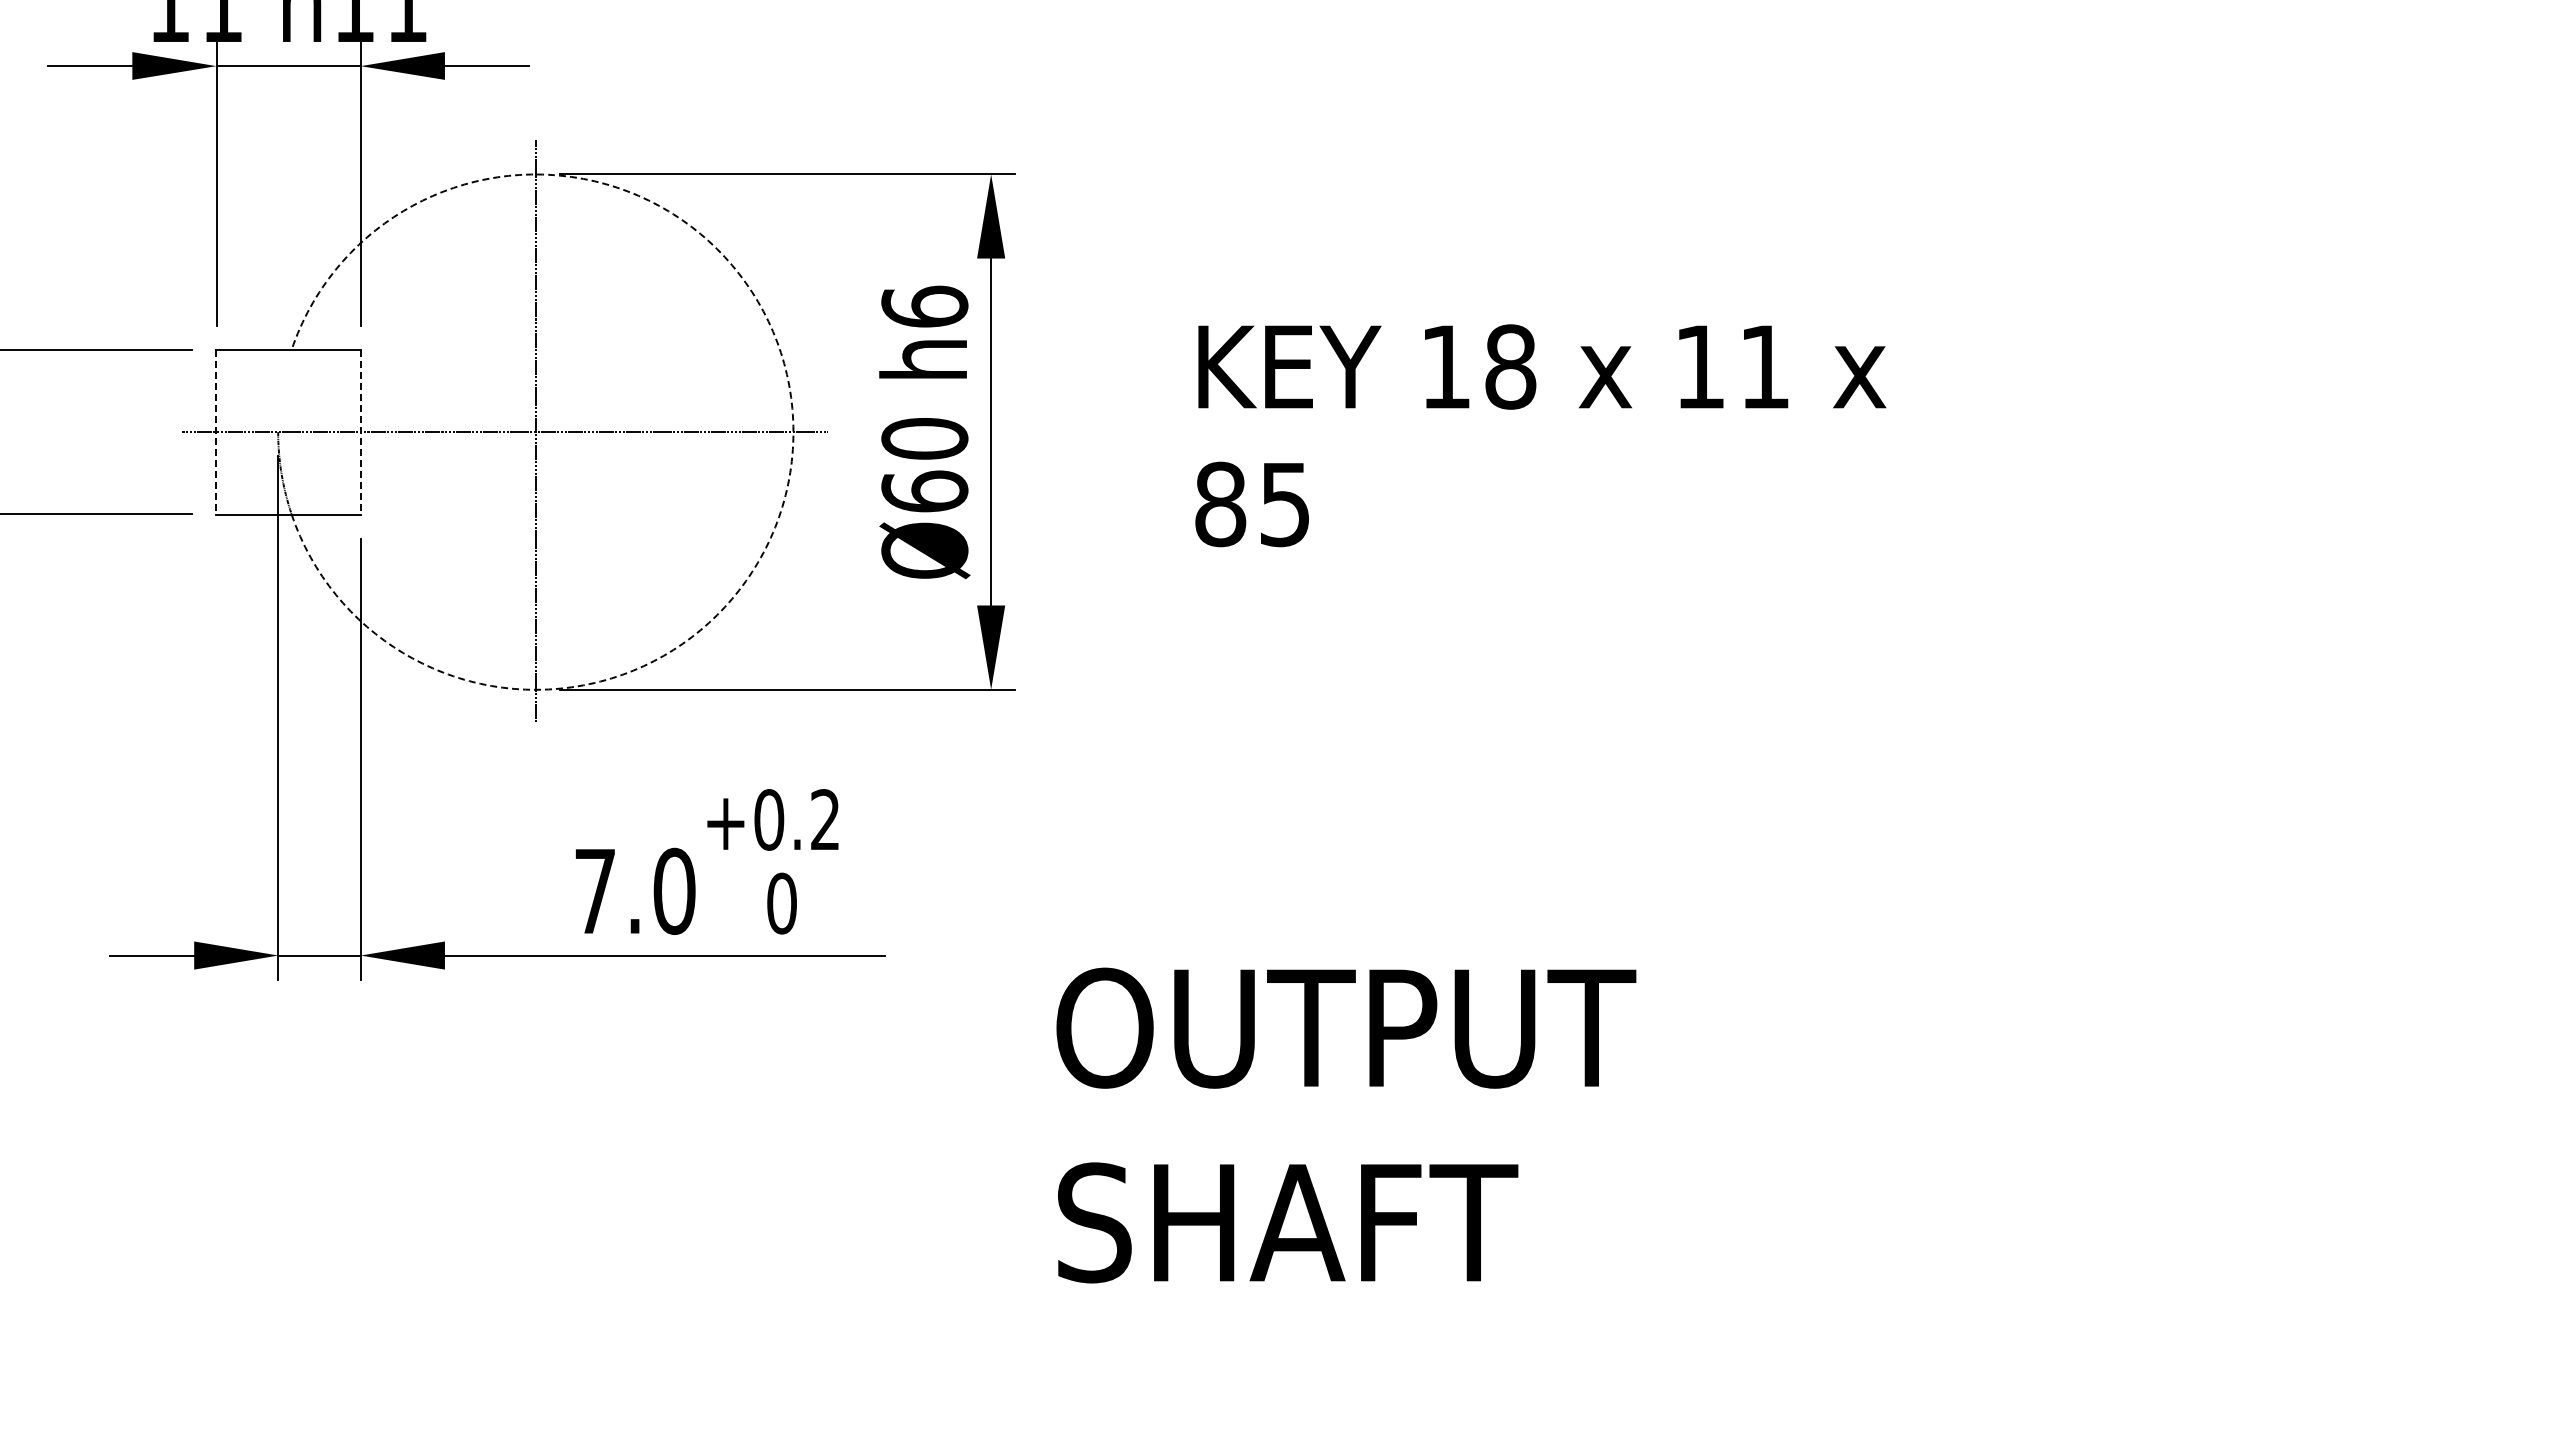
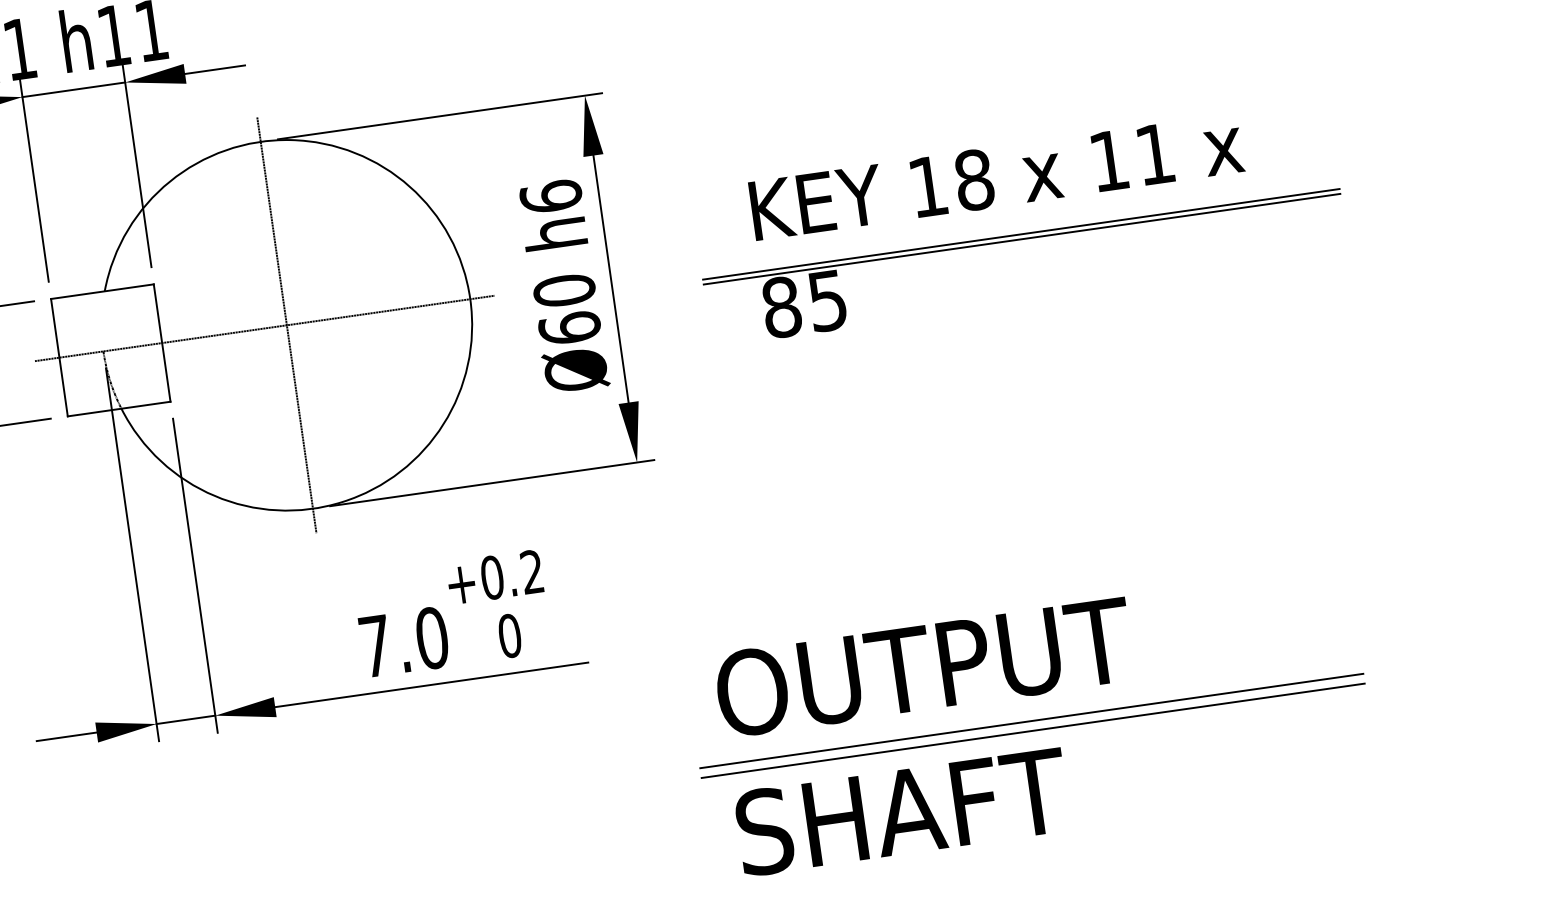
line: (216, 432) -> (59, 357), dashed -> solid
line: (360, 432) -> (162, 343), dashed -> solid
arc: (793, 432) -> (470, 299), dashed -> solid
line: (1564, 450) -> (1021, 234), added
line: (1564, 457) -> (1021, 239), added
line: (1483, 1122) -> (1031, 720), added
line: (1483, 1136) -> (1032, 730), added

